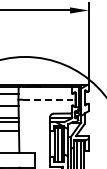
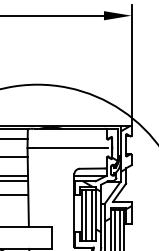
line: (47, 99) -> (70, 147), dashed -> solid

